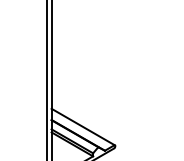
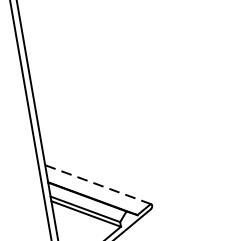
line: (83, 127) -> (98, 185), solid -> dashed

